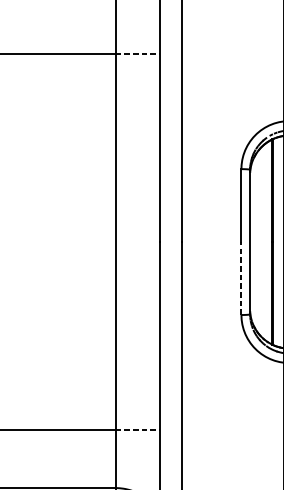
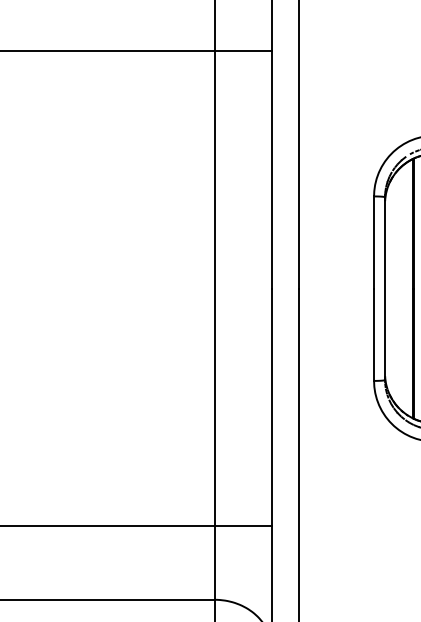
line: (138, 54) -> (243, 51), dashed -> solid
line: (241, 278) -> (374, 334), dashed -> solid
line: (138, 430) -> (243, 526), dashed -> solid

